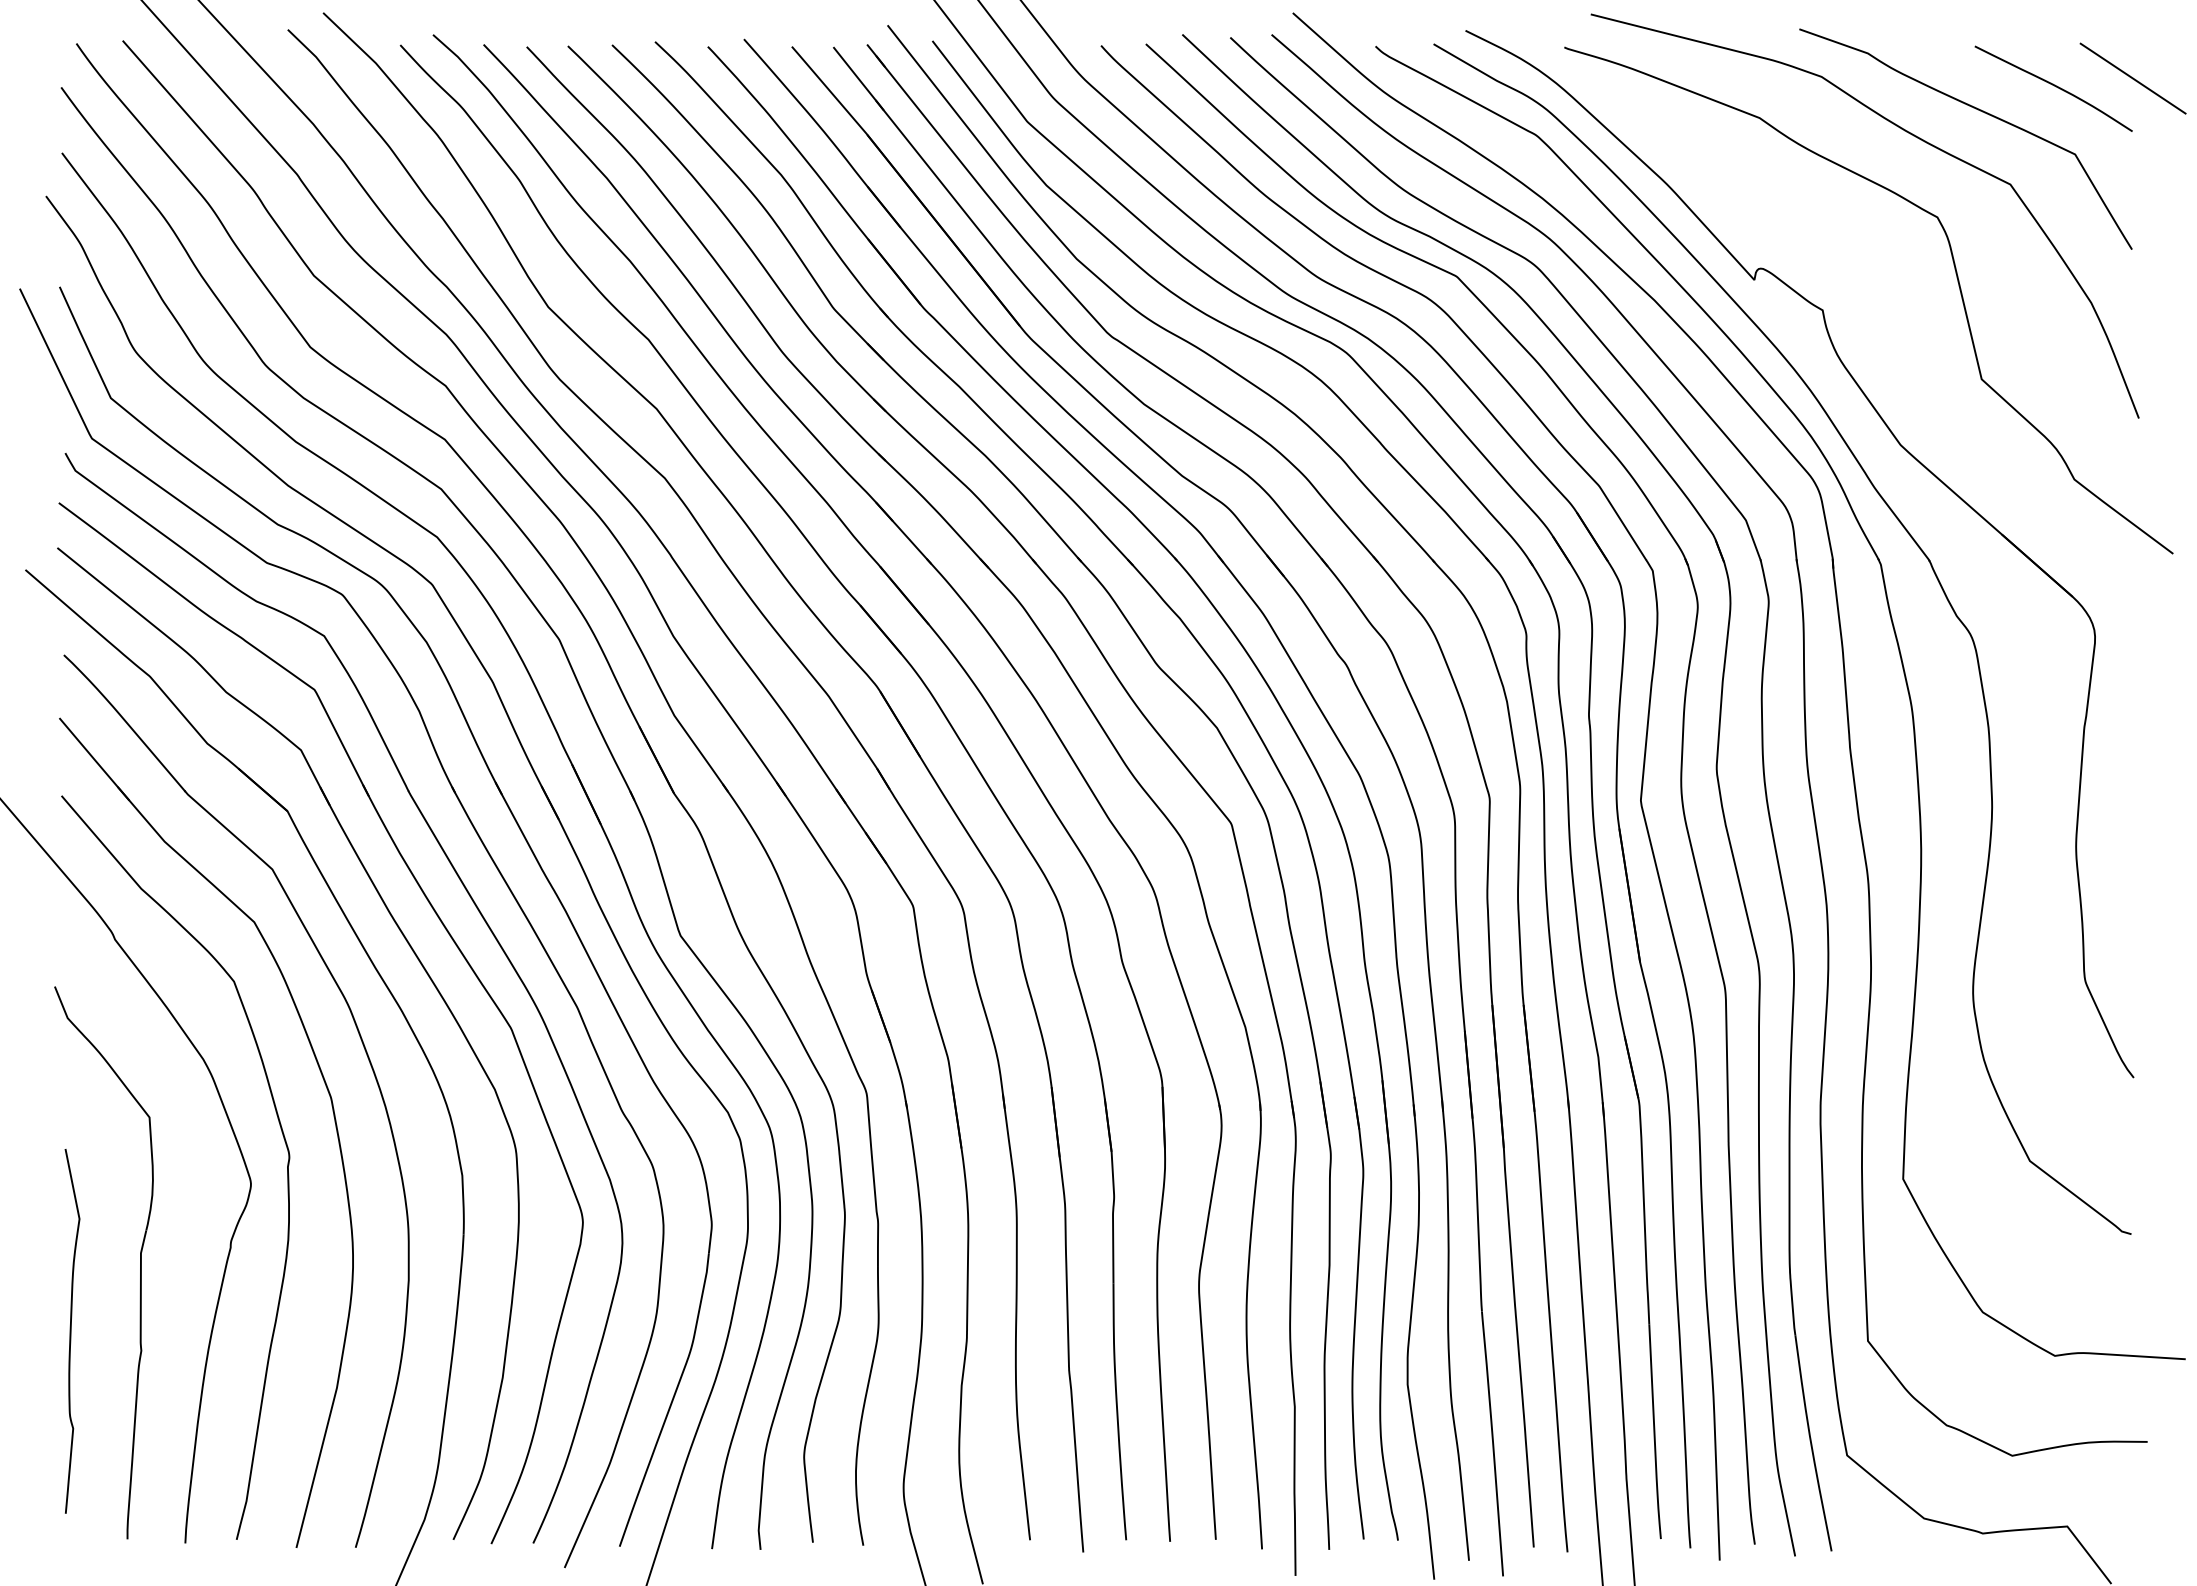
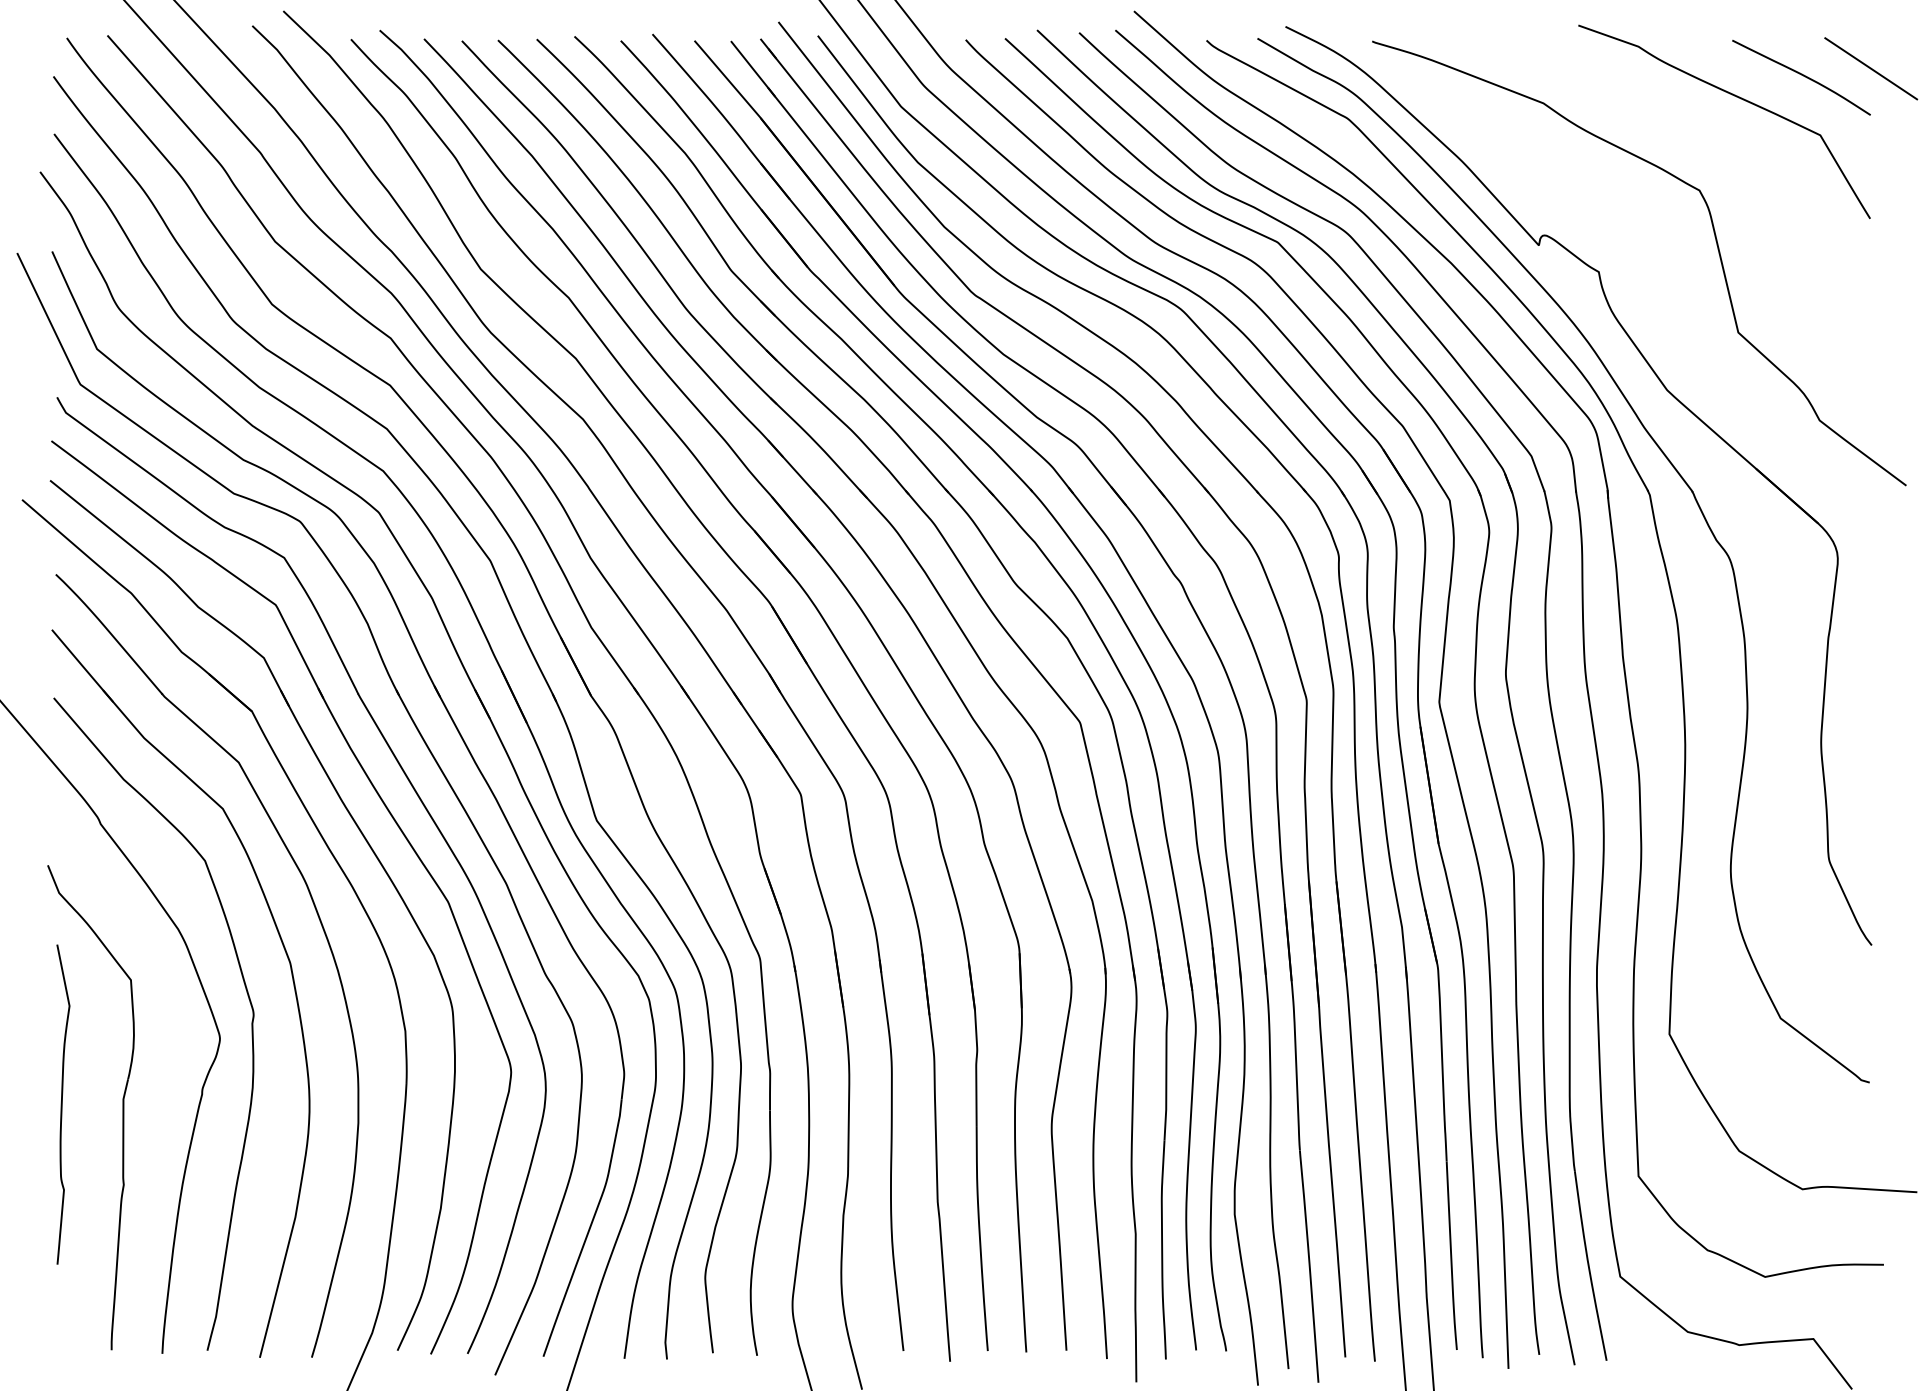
curve: (1911, 135) -> (1676, 118), removed
curve: (71, 1331) -> (62, 1104), moved

